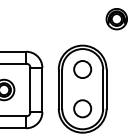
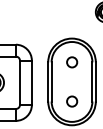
circle: (82, 69) -> (71, 62), size x0.6
circle: (82, 108) -> (71, 101), size x0.6

